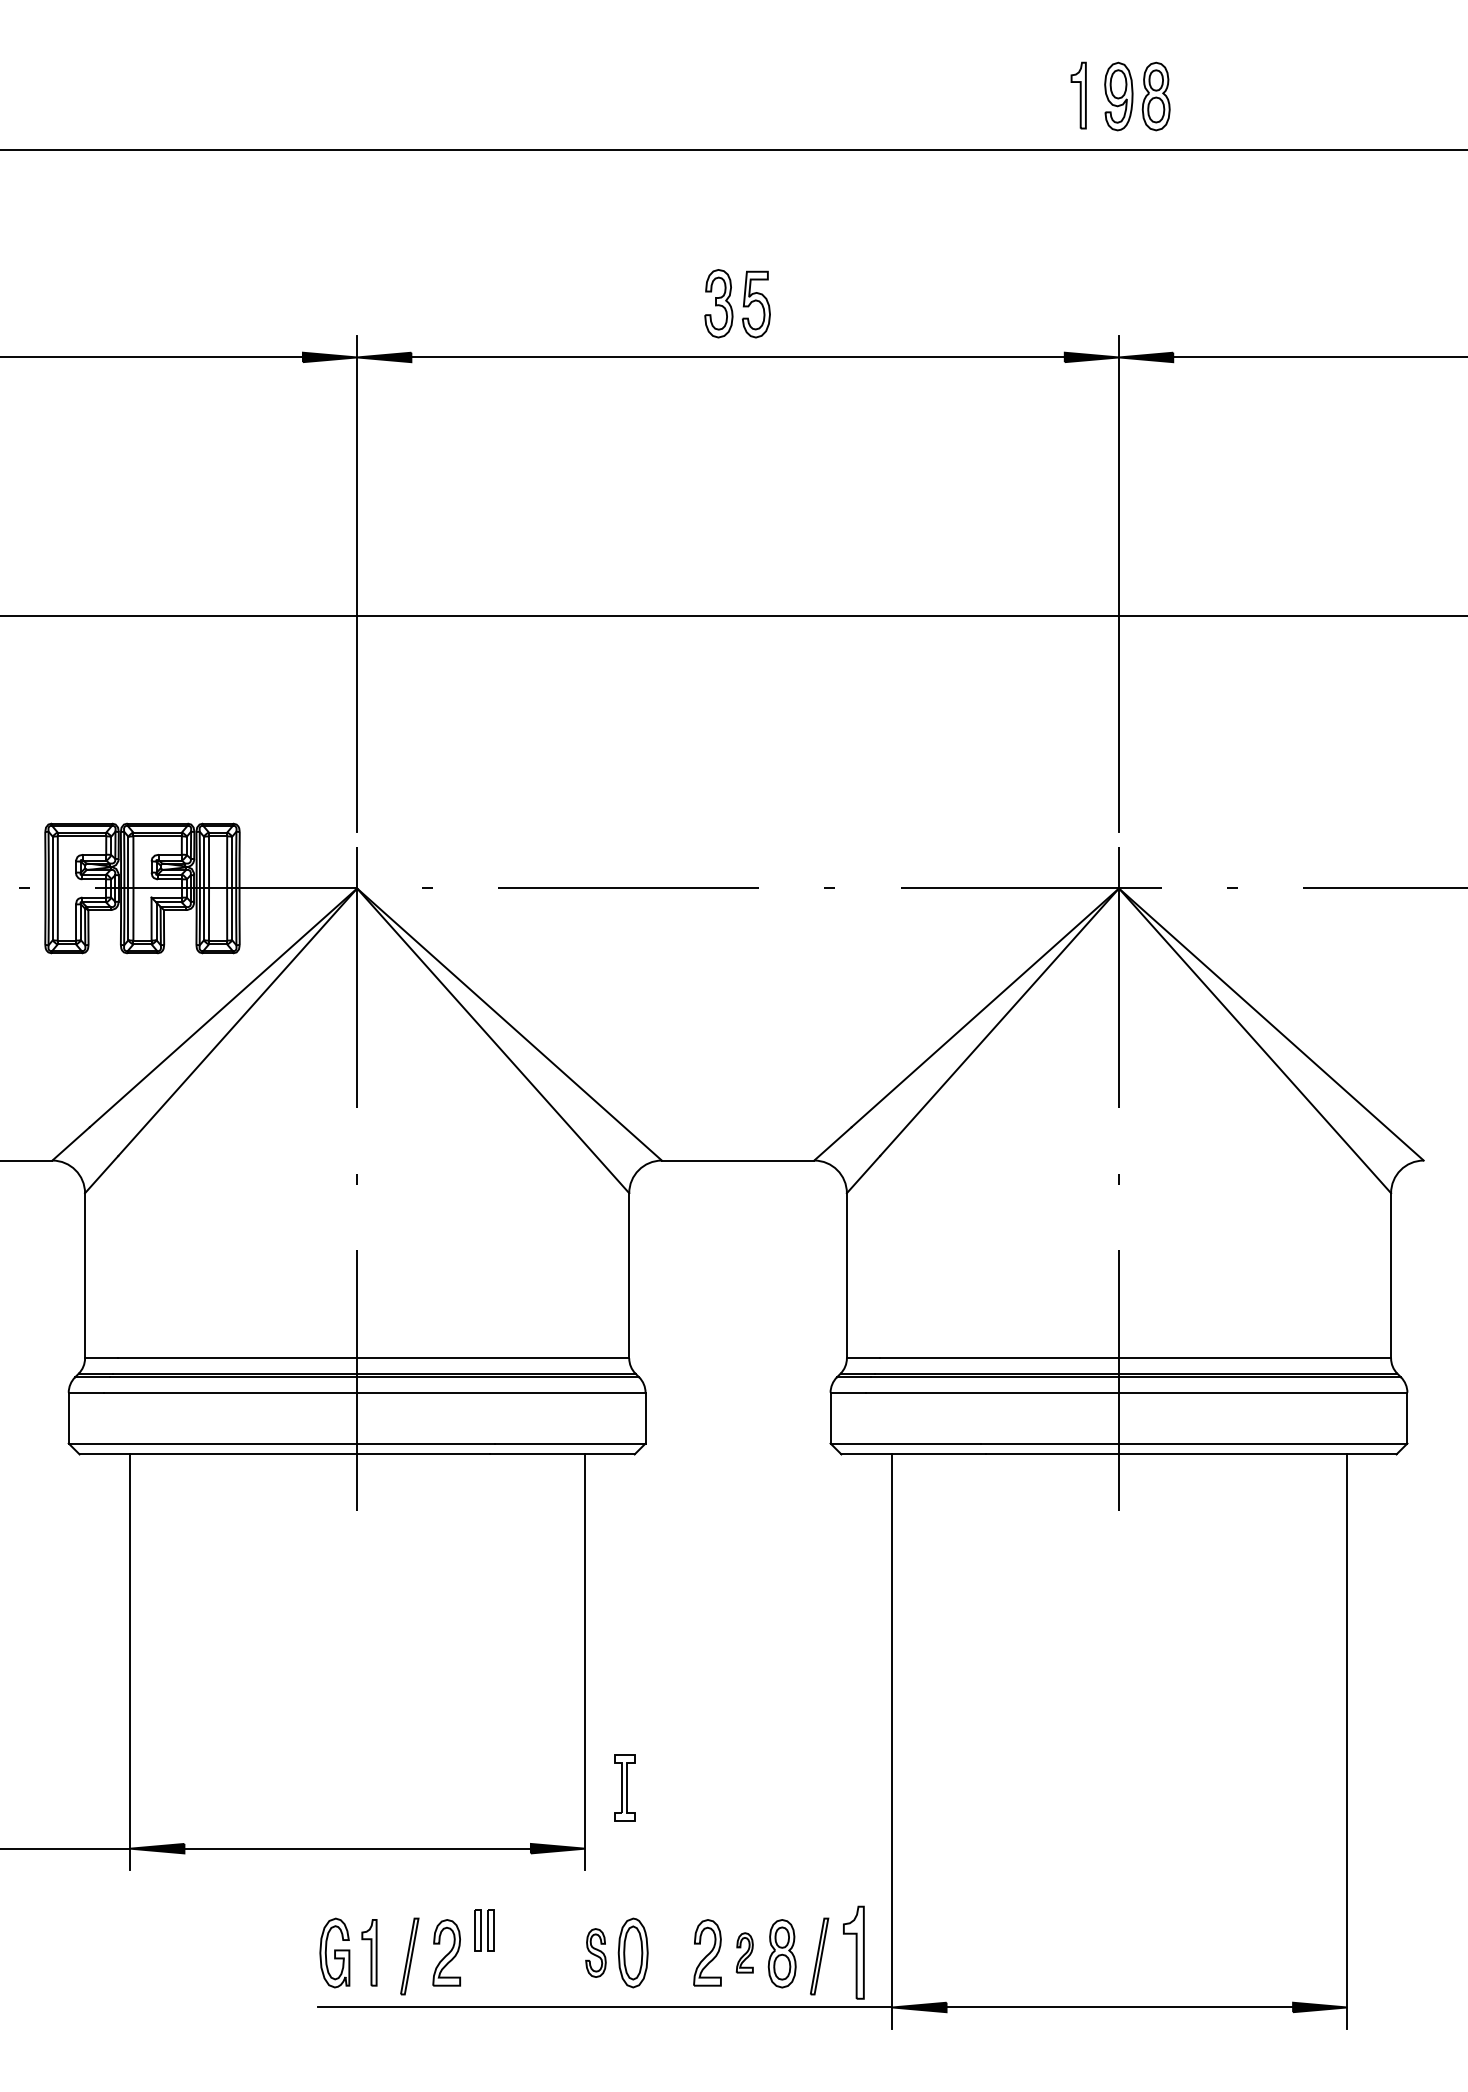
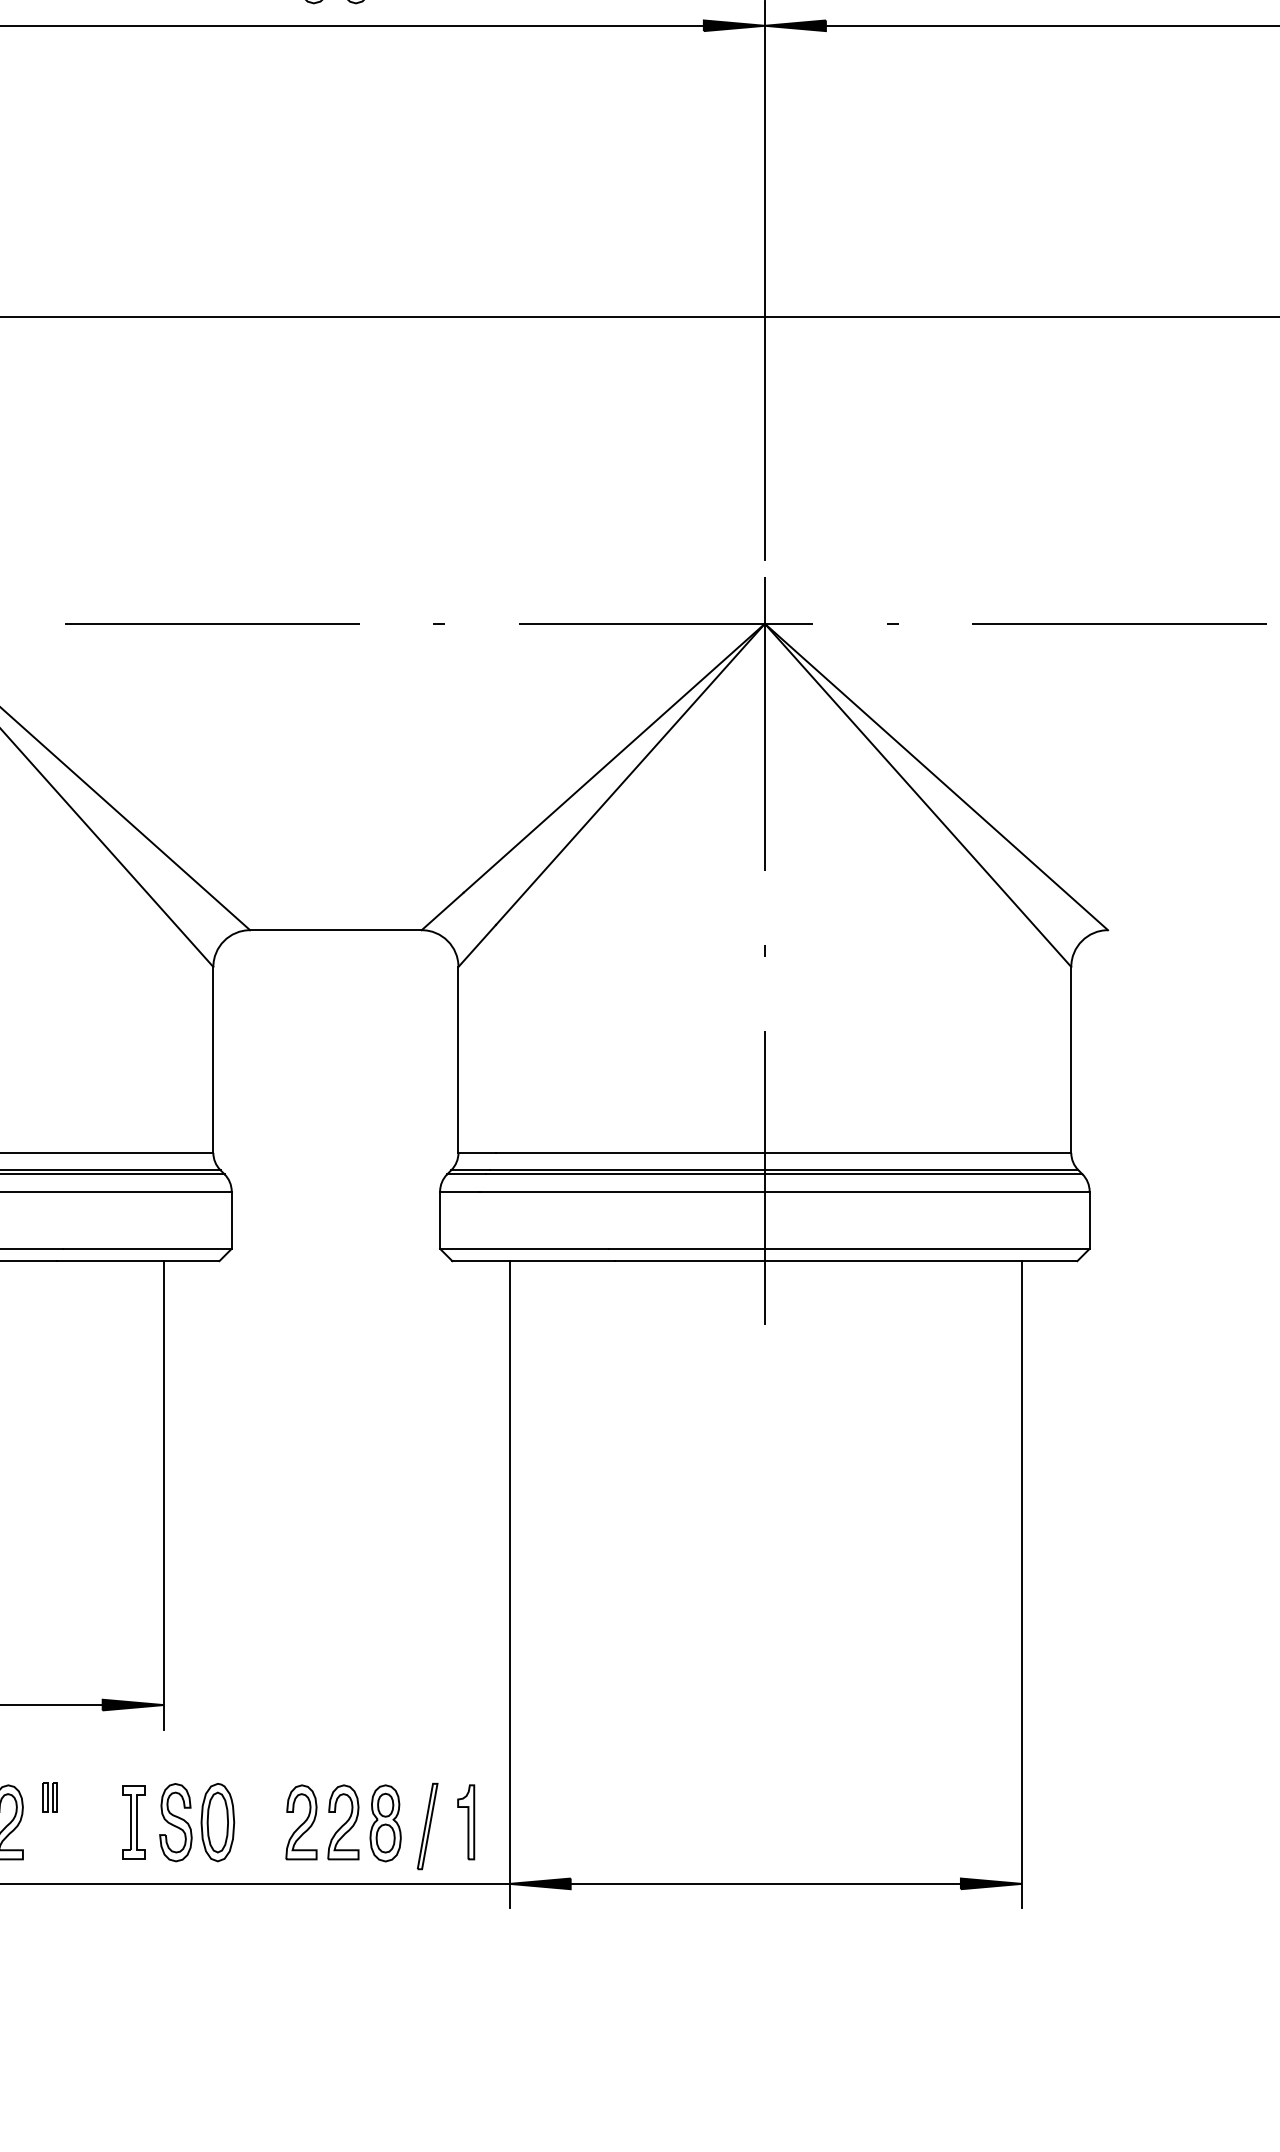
part: (624, 1787) -> (133, 1821), moved
part: (483, 1930) -> (49, 1797), size x0.62
part: (595, 1952) -> (175, 1821), size x1.43
part: (744, 1952) -> (343, 1821), size x1.67
part: (853, 1952) -> (465, 1821), size x0.71

